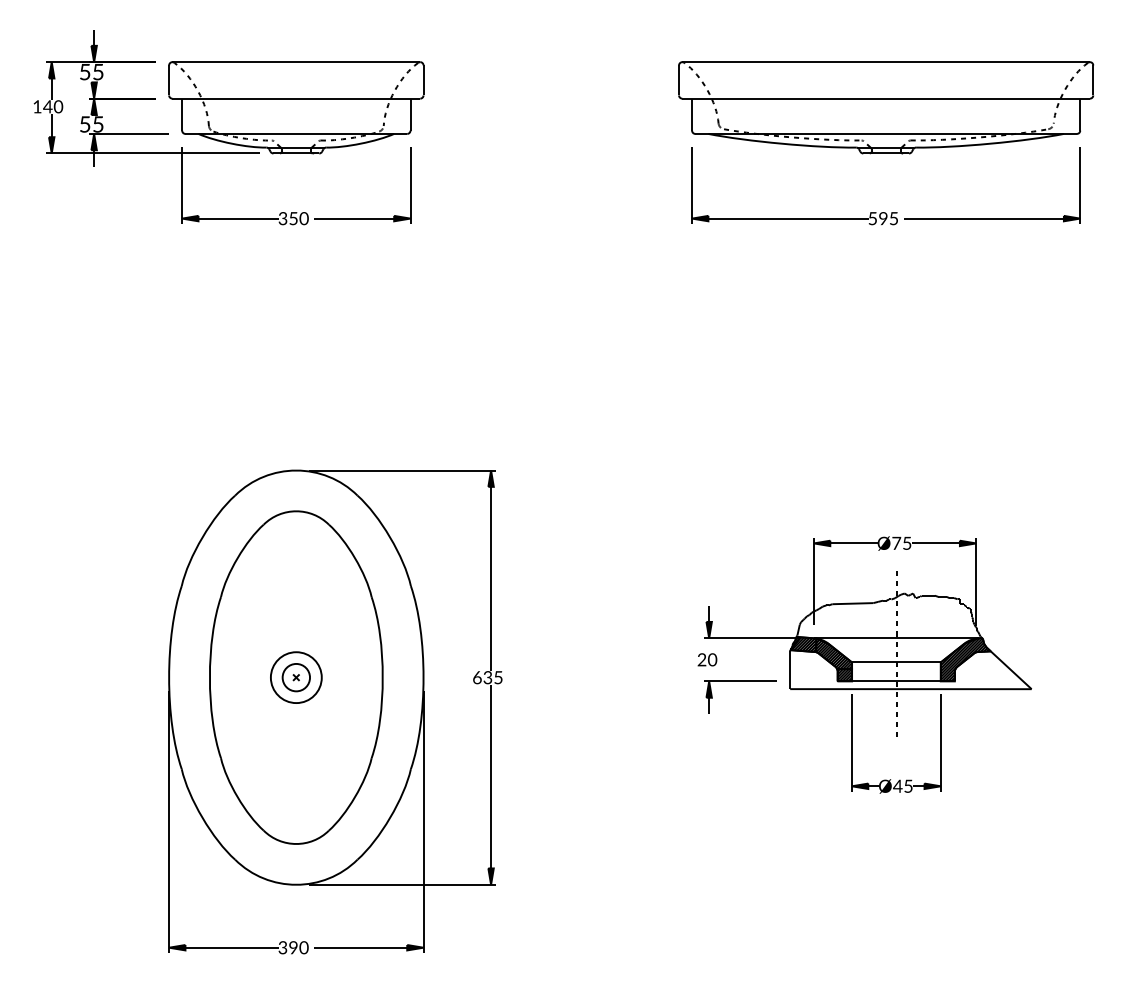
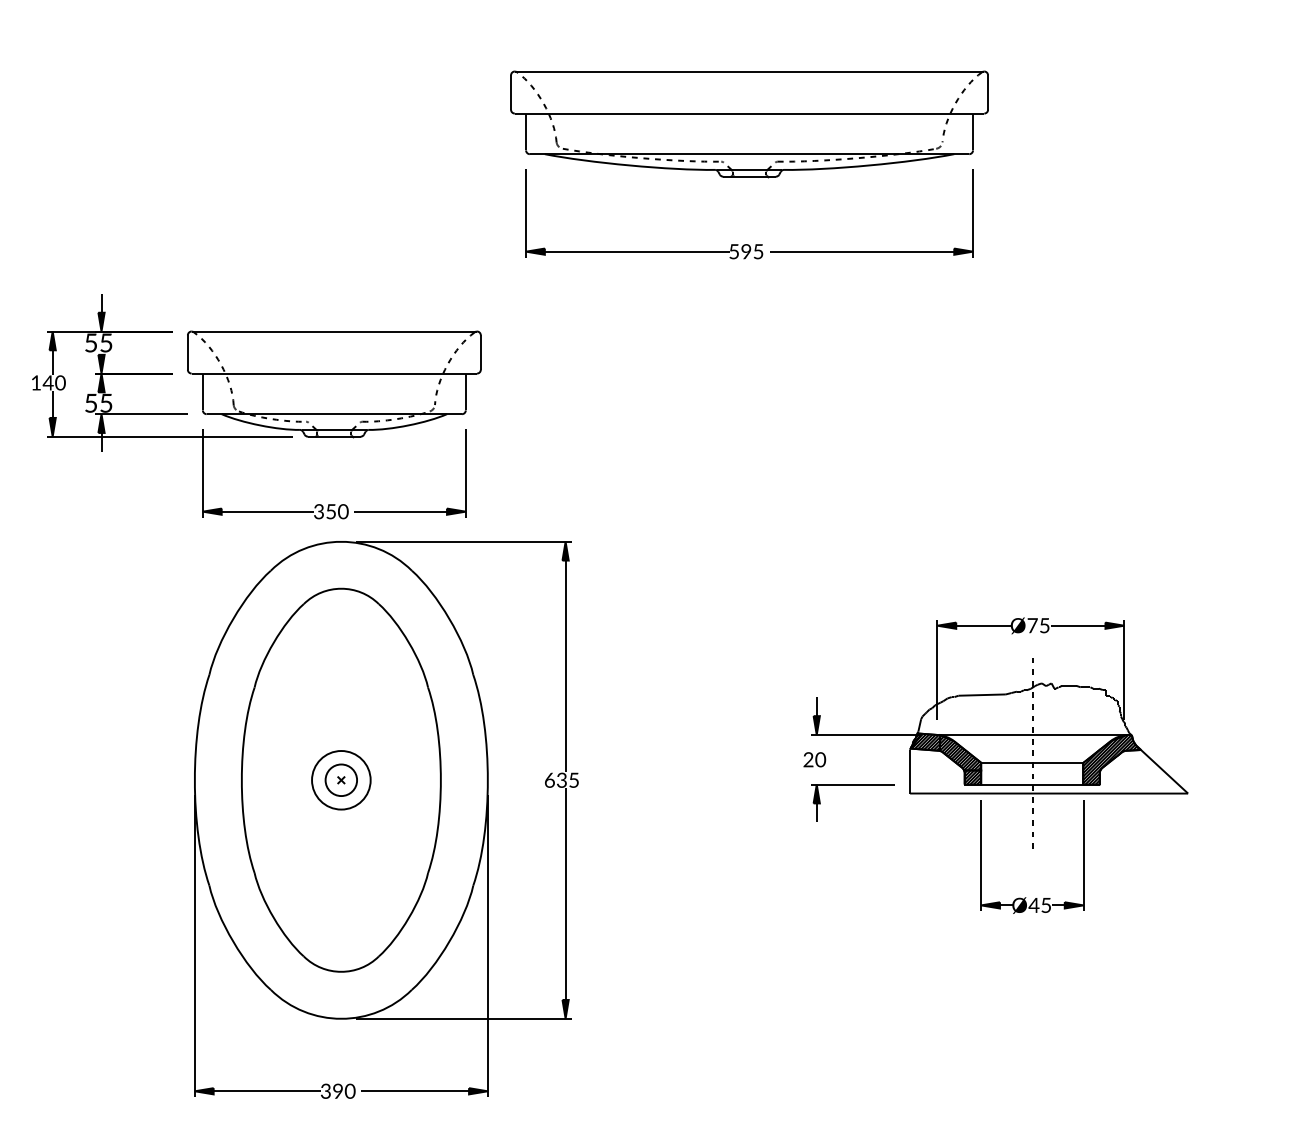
part: (228, 127) -> (256, 406), moved
part: (886, 142) -> (749, 164), moved

